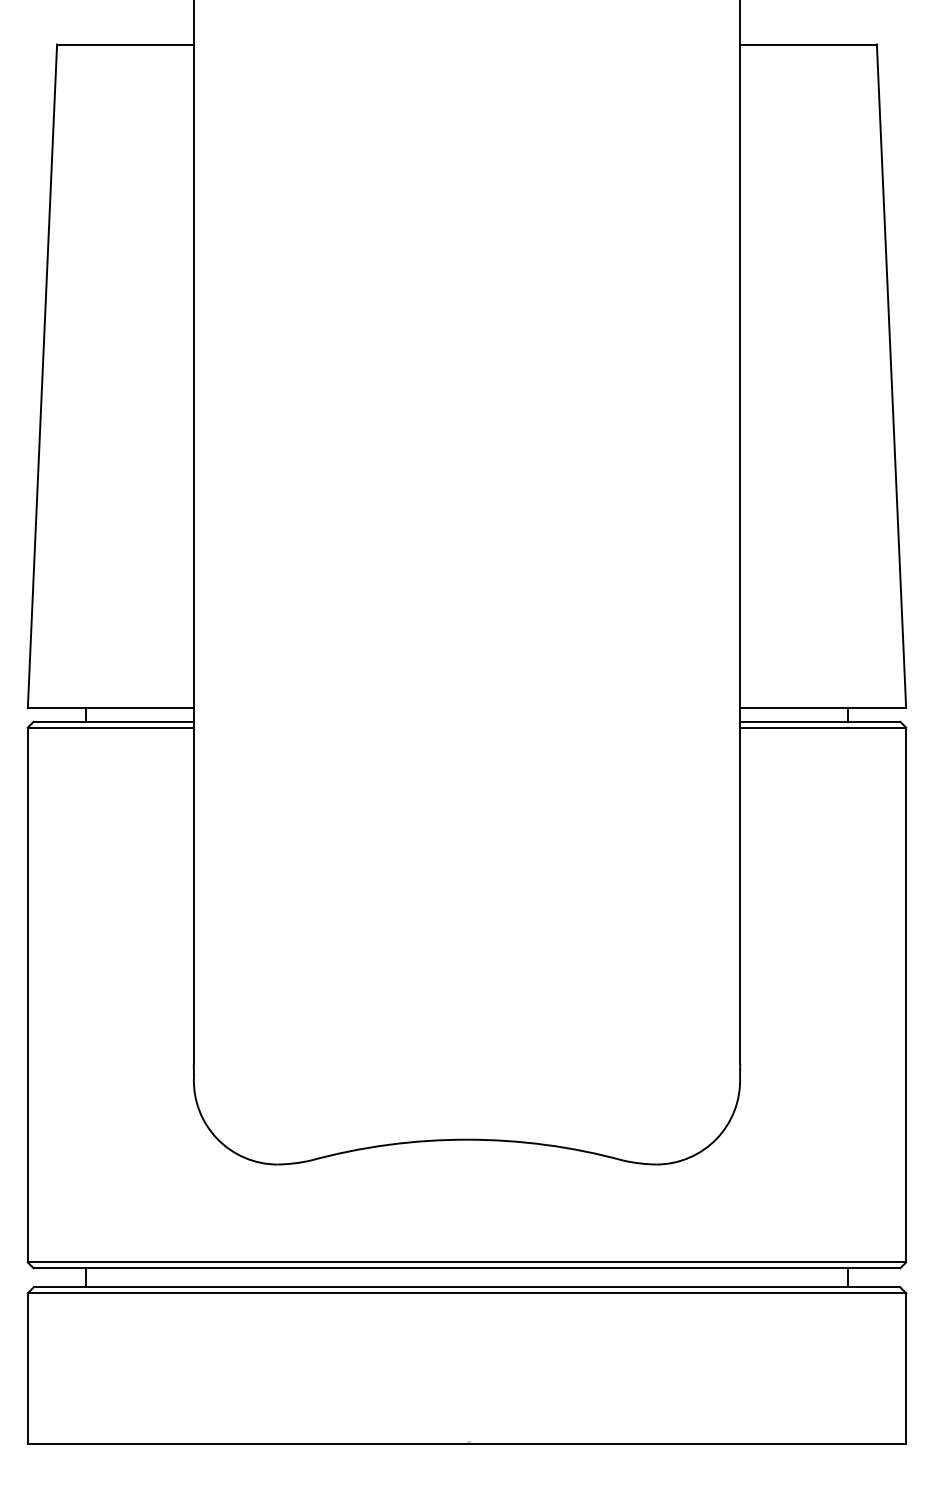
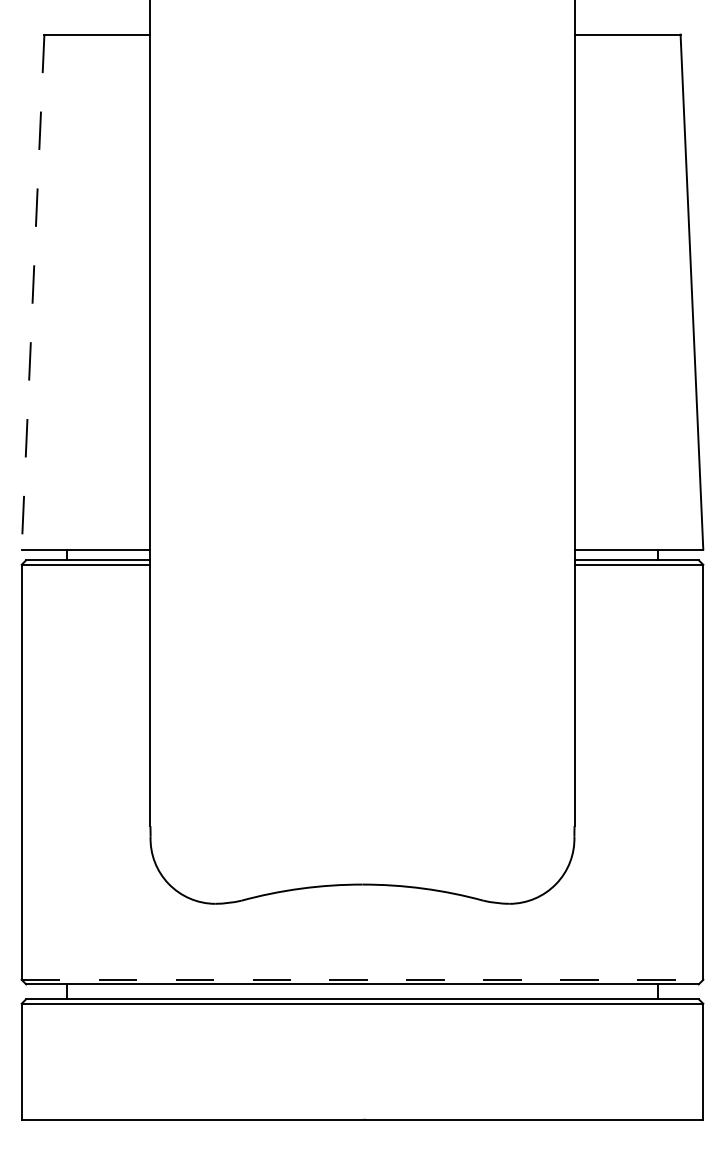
line: (43, 376) -> (33, 292), solid -> dashed
line: (467, 1262) -> (362, 979), solid -> dashed

